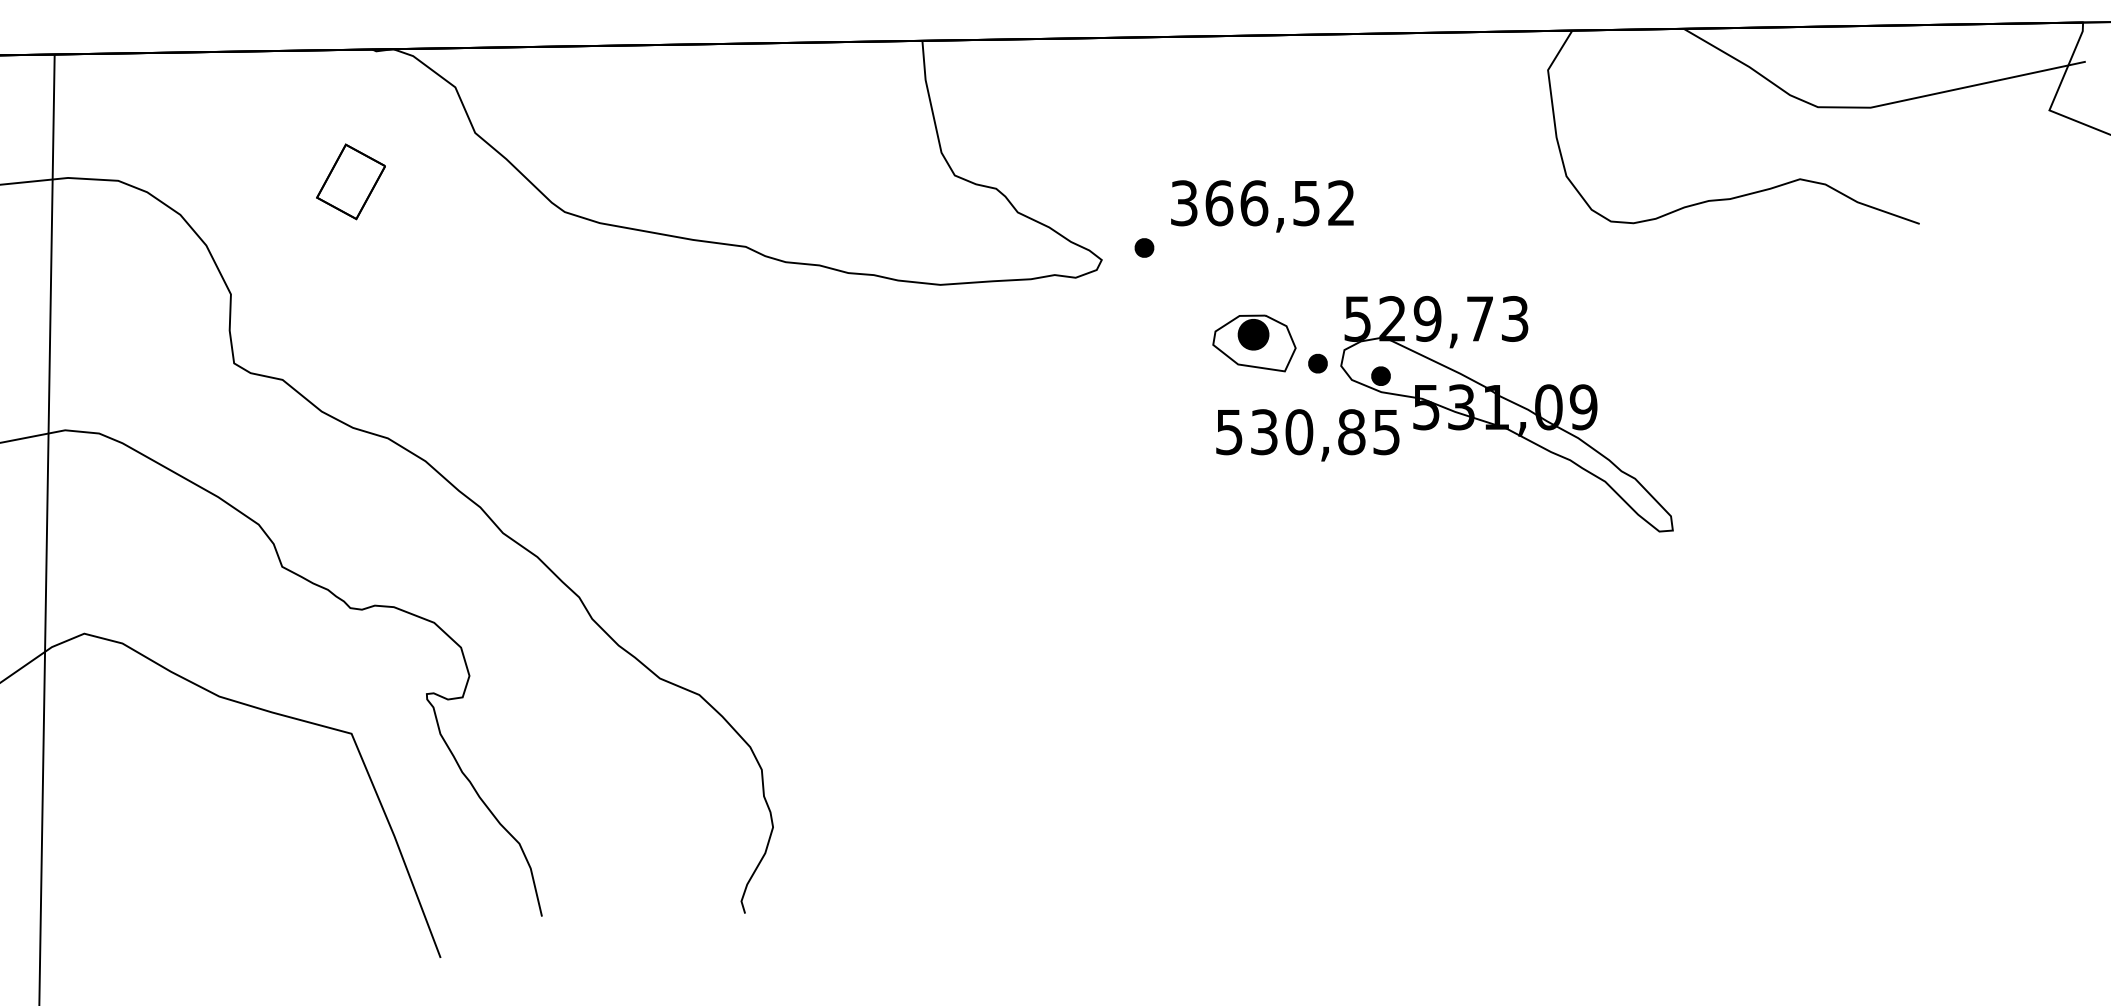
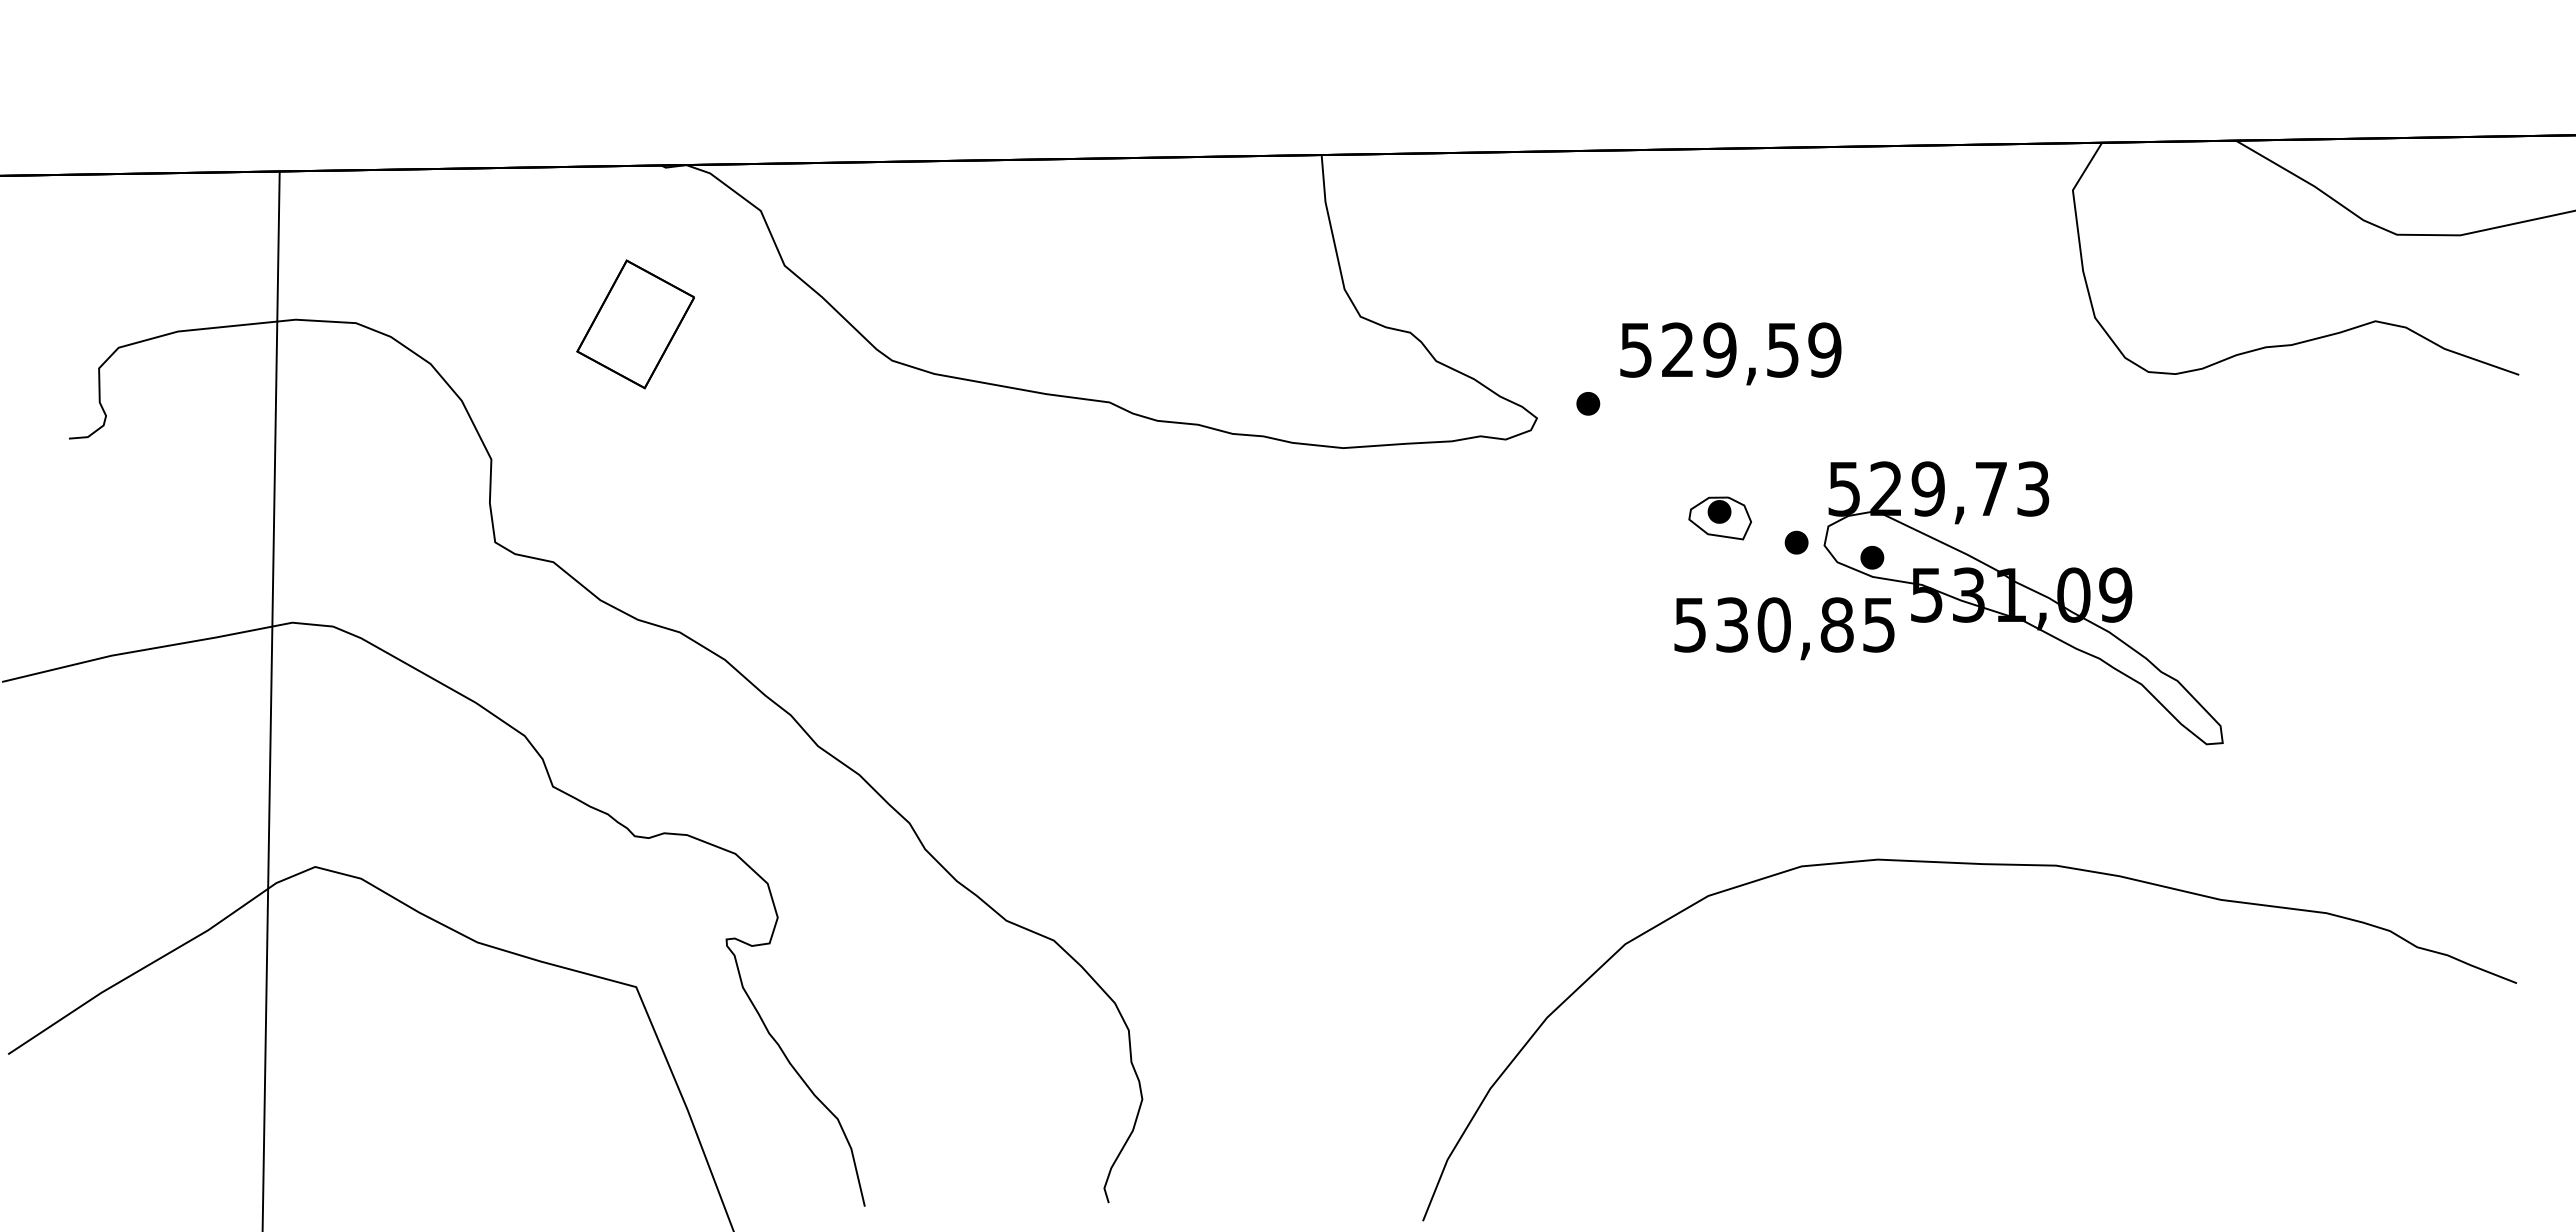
part: (350, 181) -> (635, 324), size x1.43
text: (1262, 202) -> (1730, 349), 366,52 -> 529,59
part: (1253, 343) -> (1719, 518), size x0.62
curve: (1475, 632) -> (1985, 865), added

